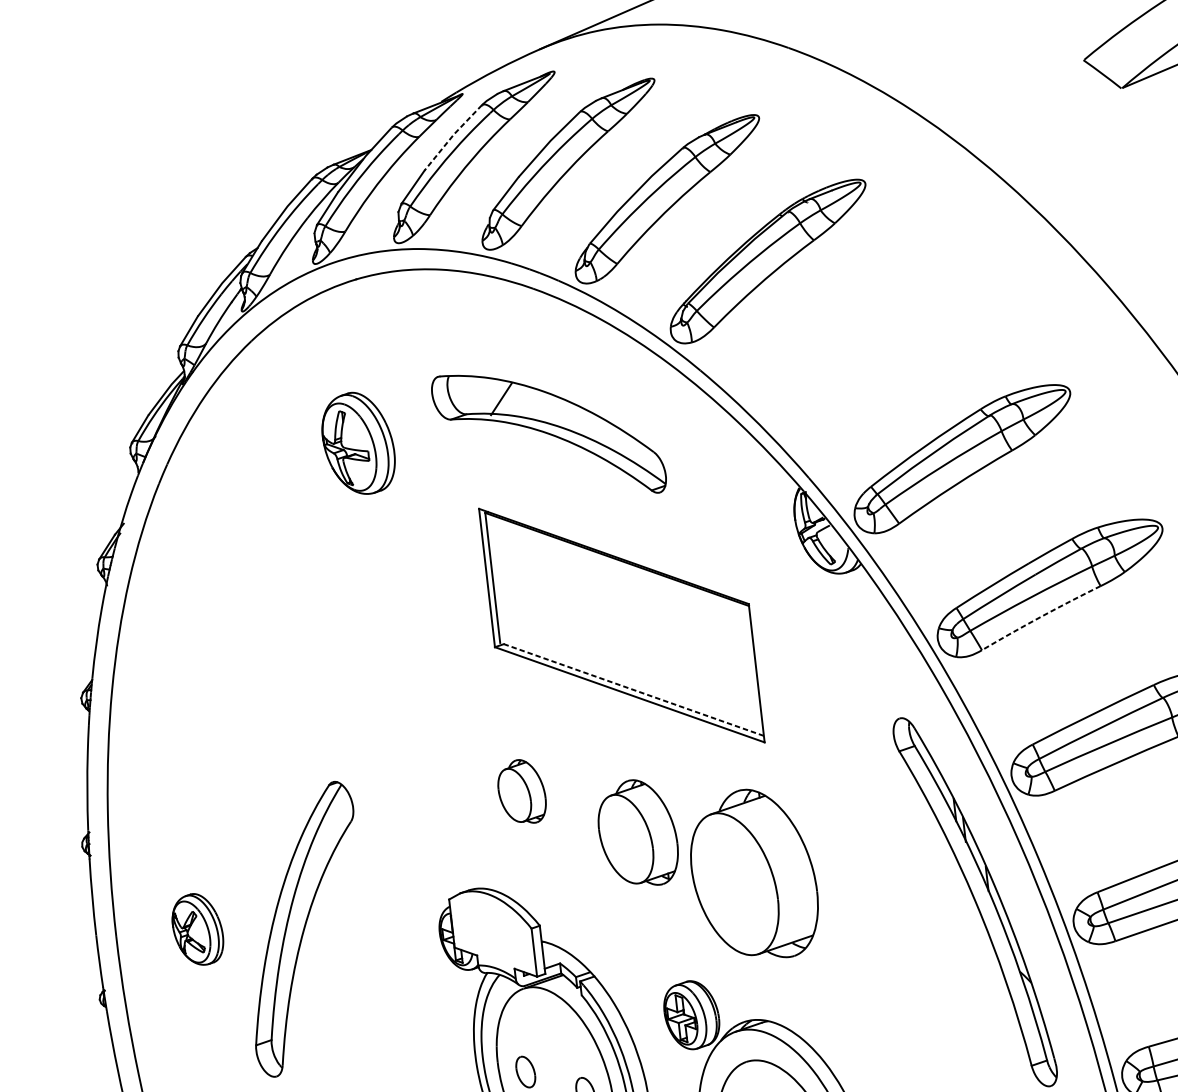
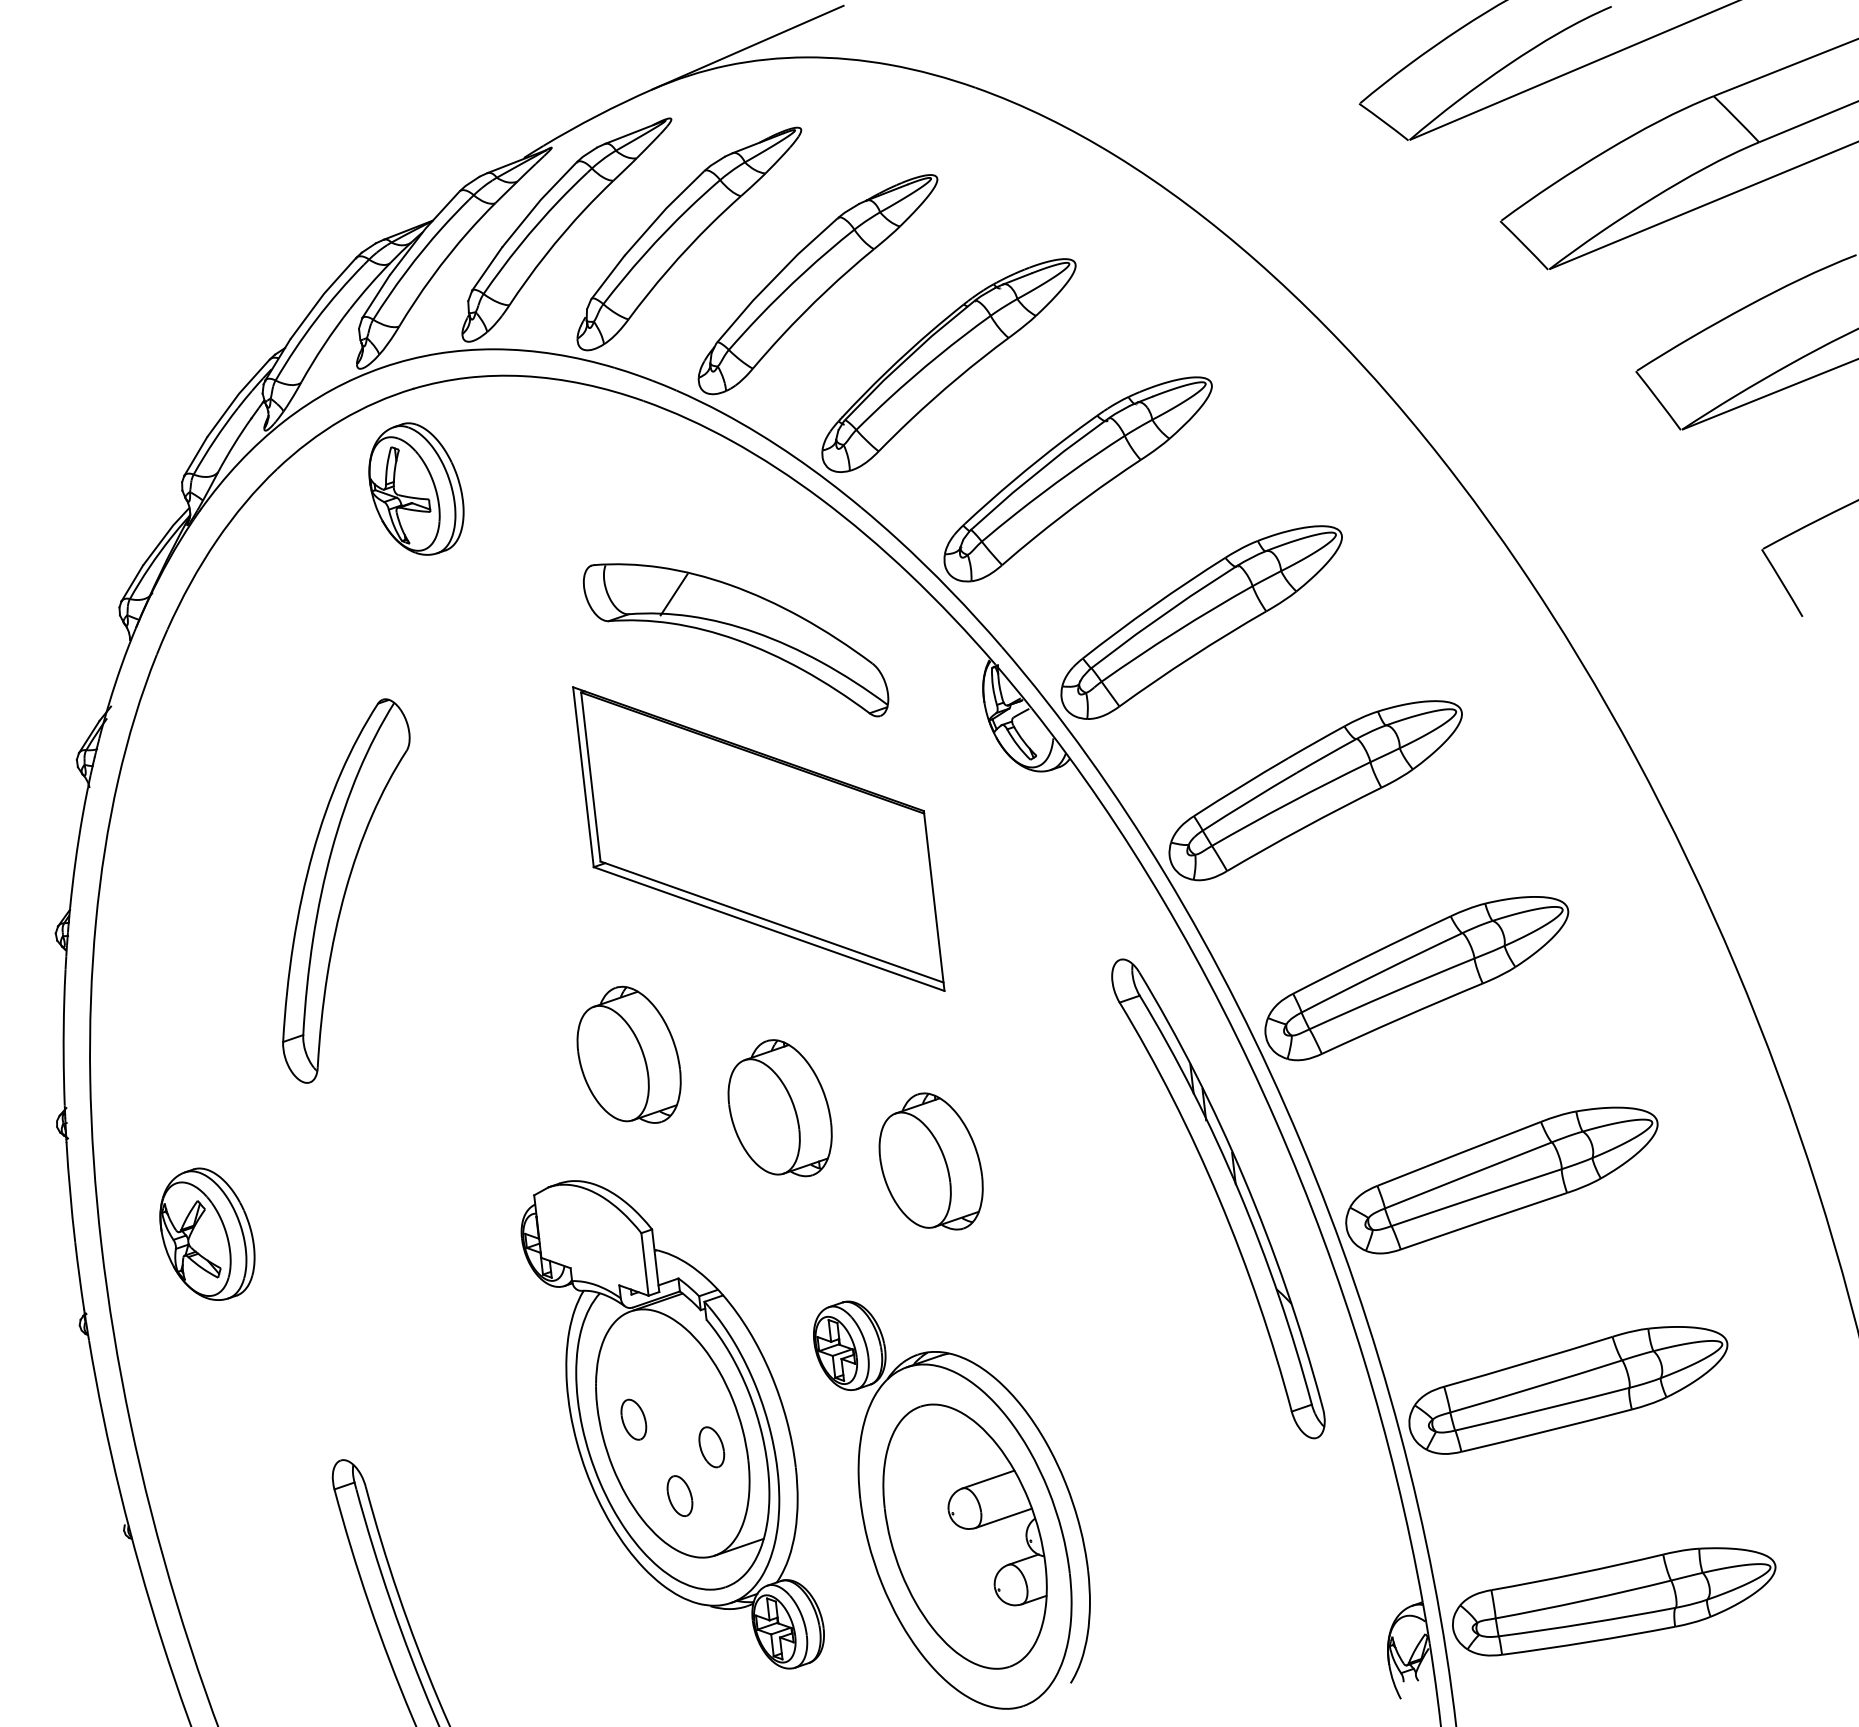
line: (451, 136) -> (537, 203), dashed -> solid
part: (866, 349) -> (1077, 479), added
part: (549, 434) -> (736, 640), moved
part: (358, 442) -> (416, 488), moved
arc: (1040, 616) -> (1303, 827), dashed -> solid
line: (632, 689) -> (772, 922), dashed -> solid
part: (521, 791) -> (628, 1054), size x1.67
part: (753, 873) -> (930, 1161), size x0.62
part: (197, 928) -> (207, 1233), size x1.43
part: (304, 928) -> (346, 890), moved

